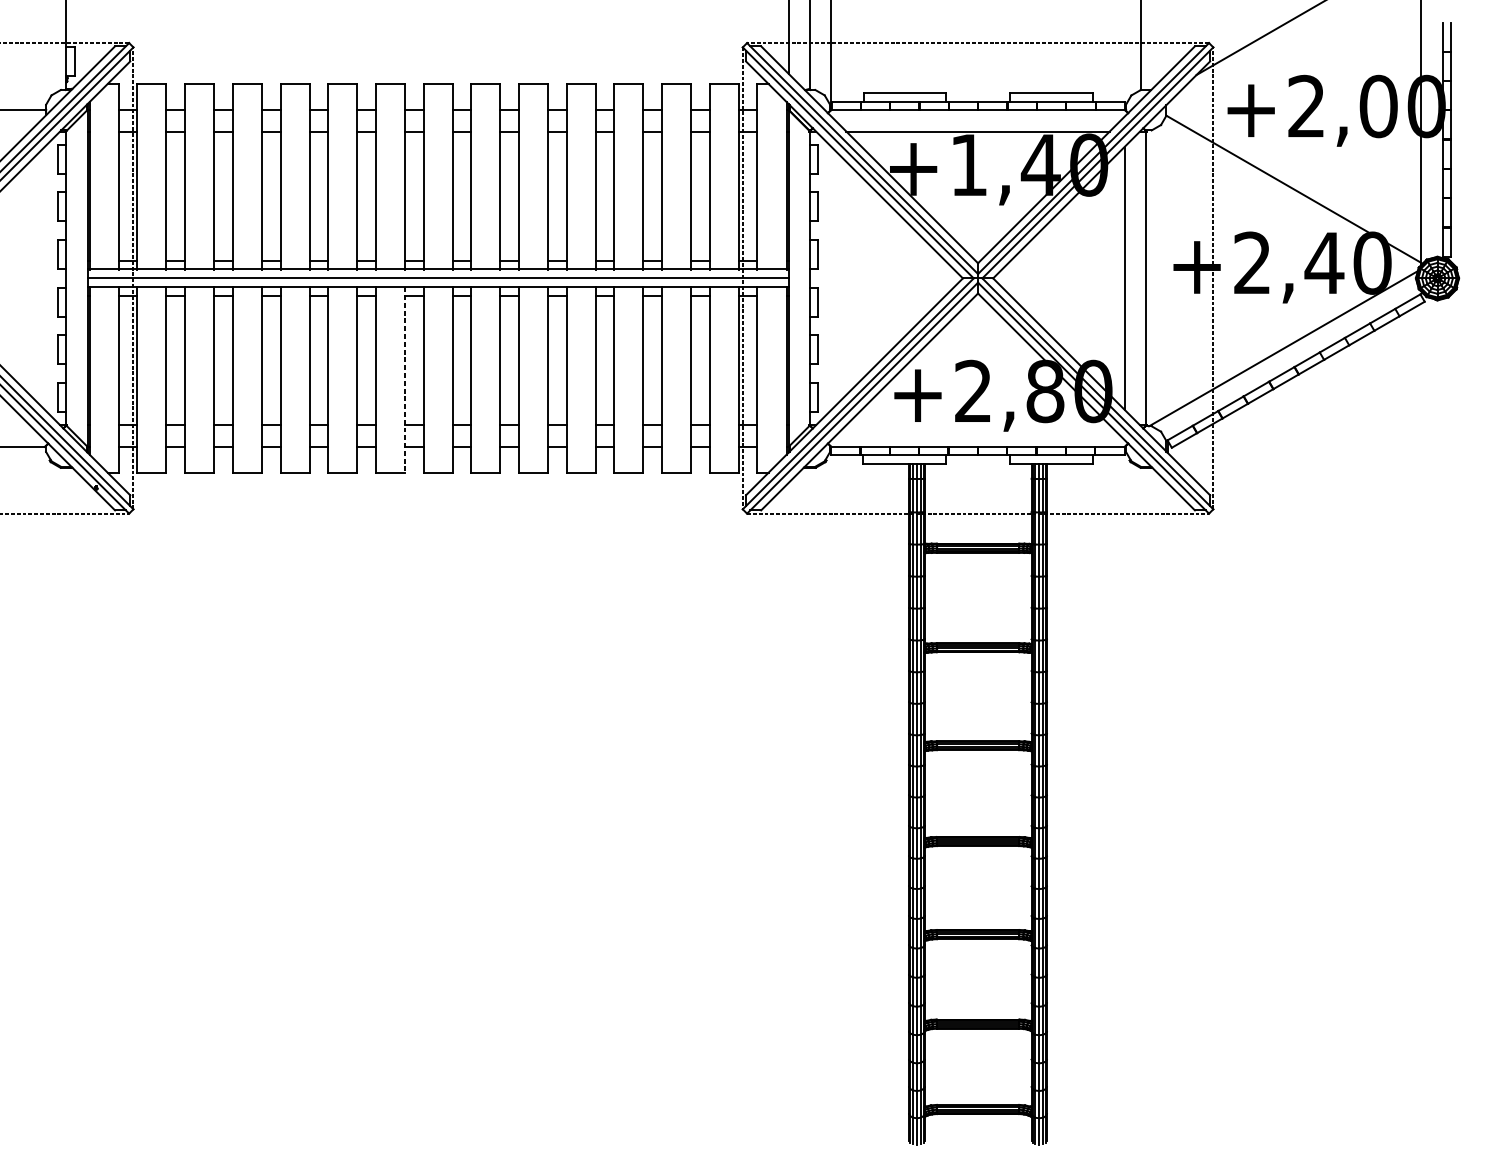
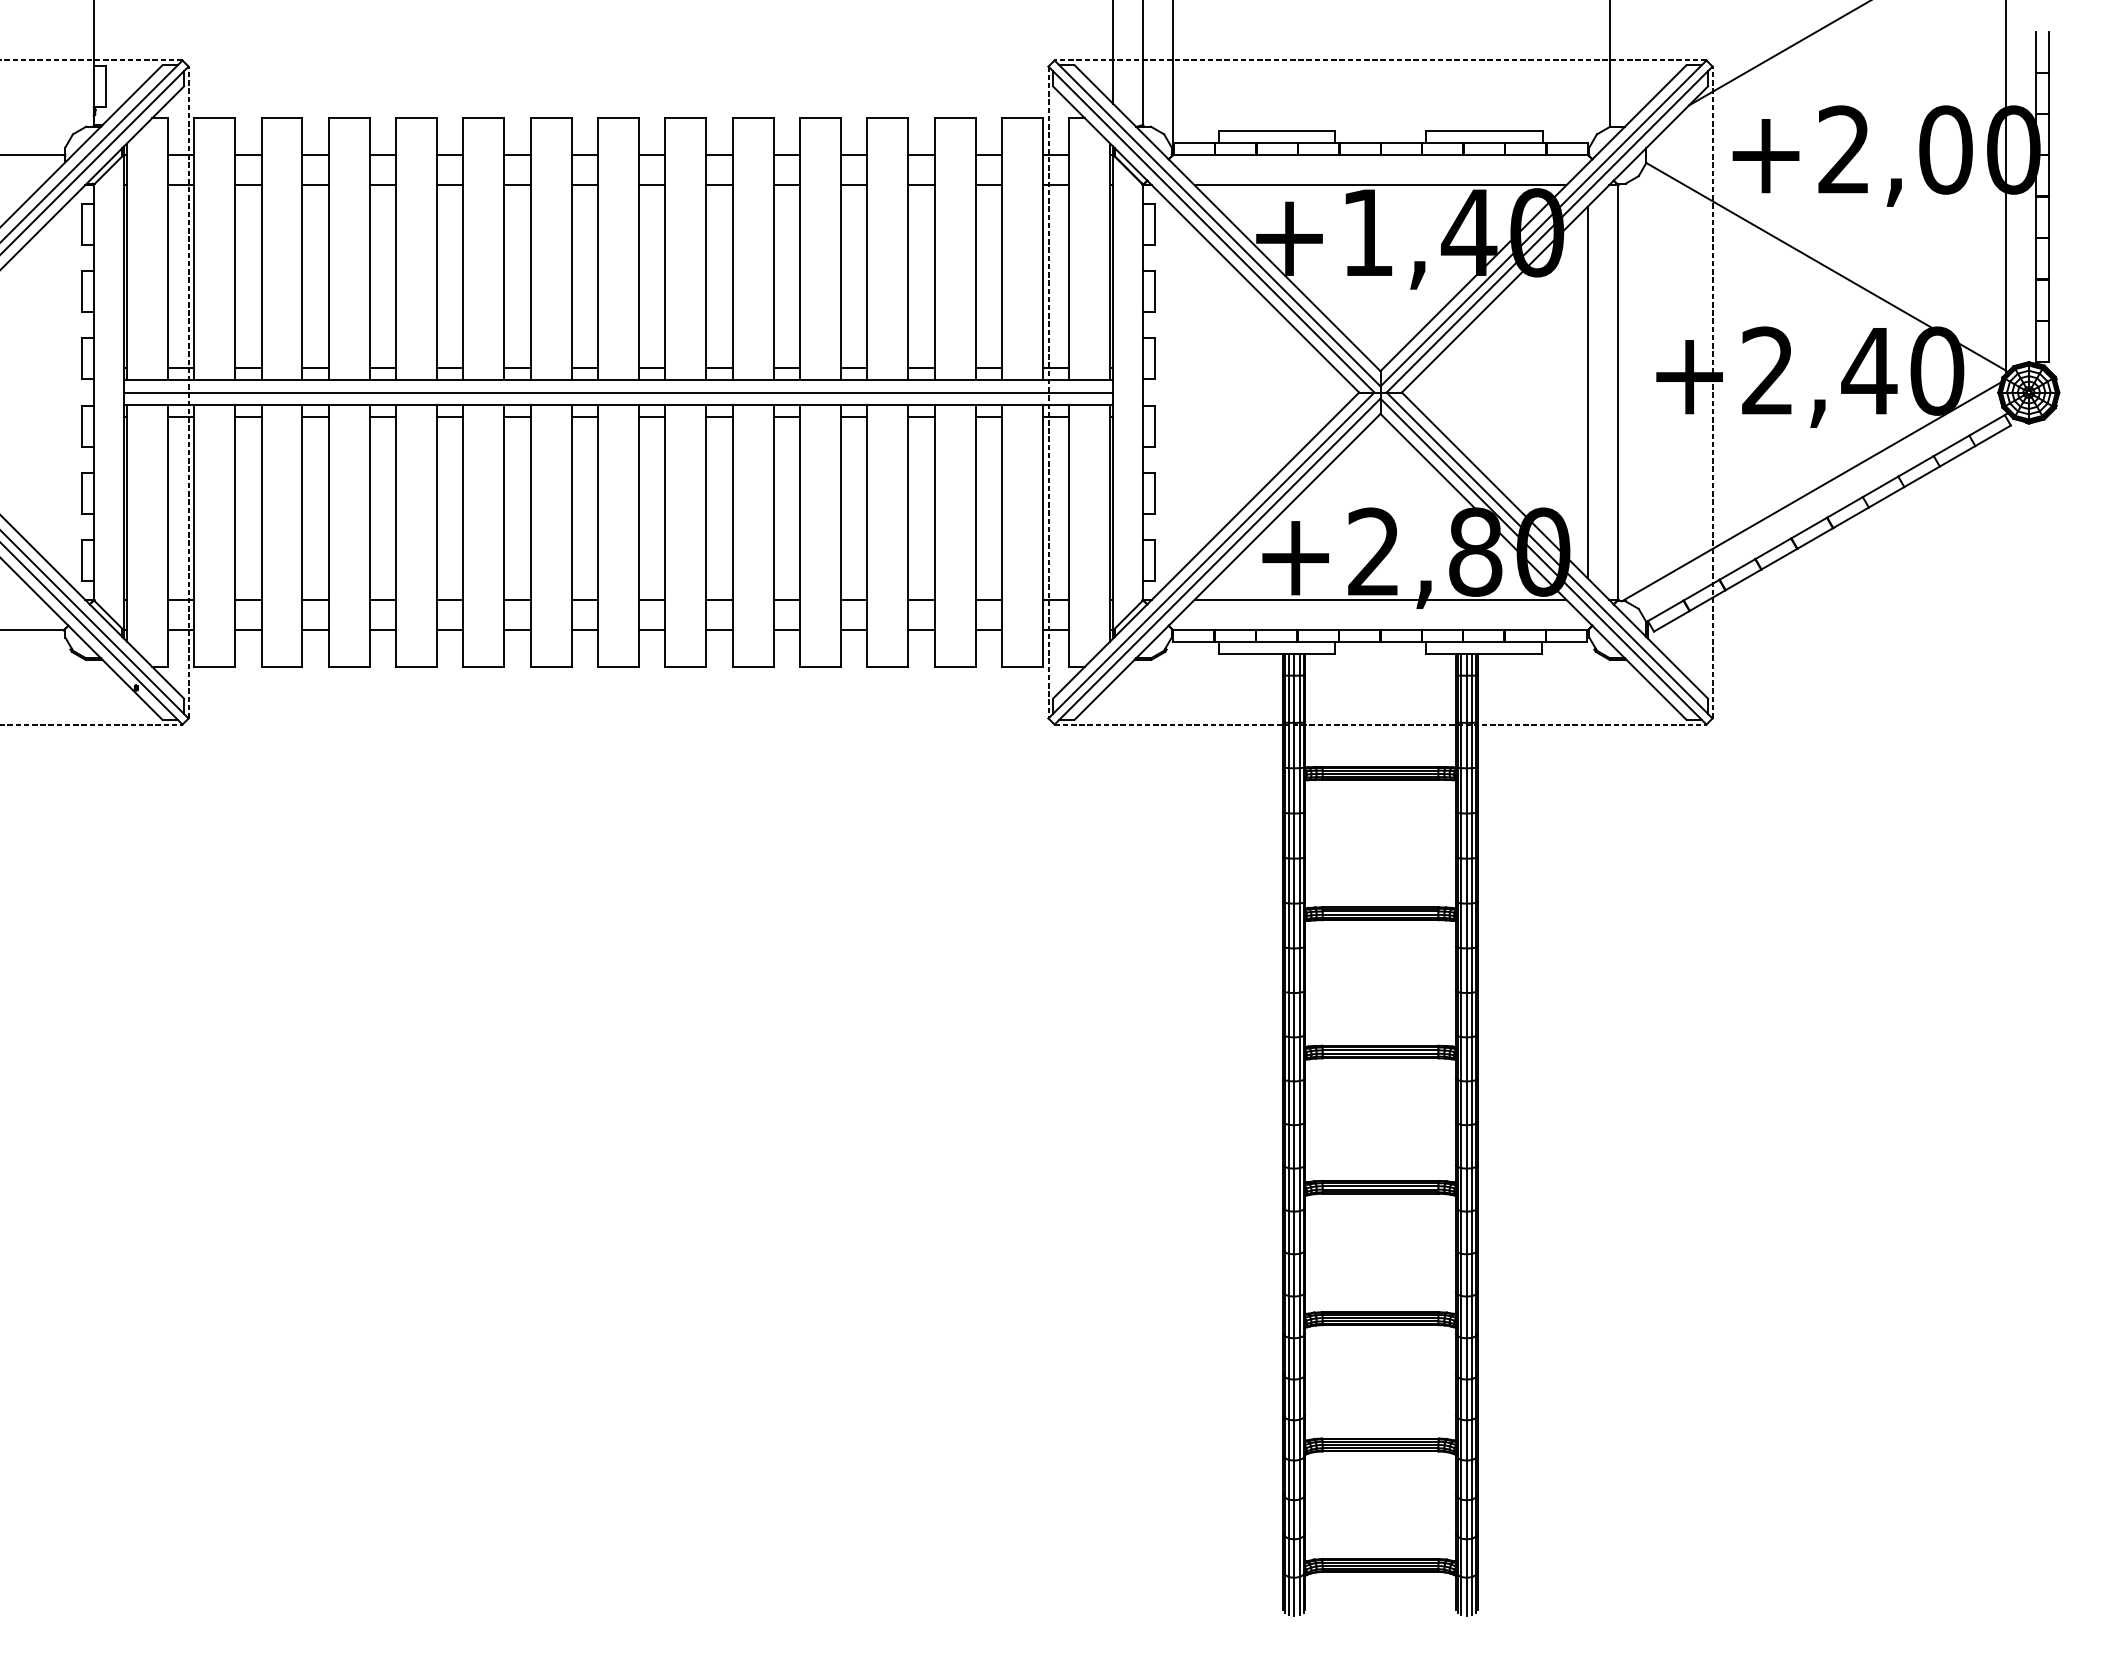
line: (404, 379) -> (571, 535), dashed -> solid
line: (978, 425) -> (1380, 599), added

